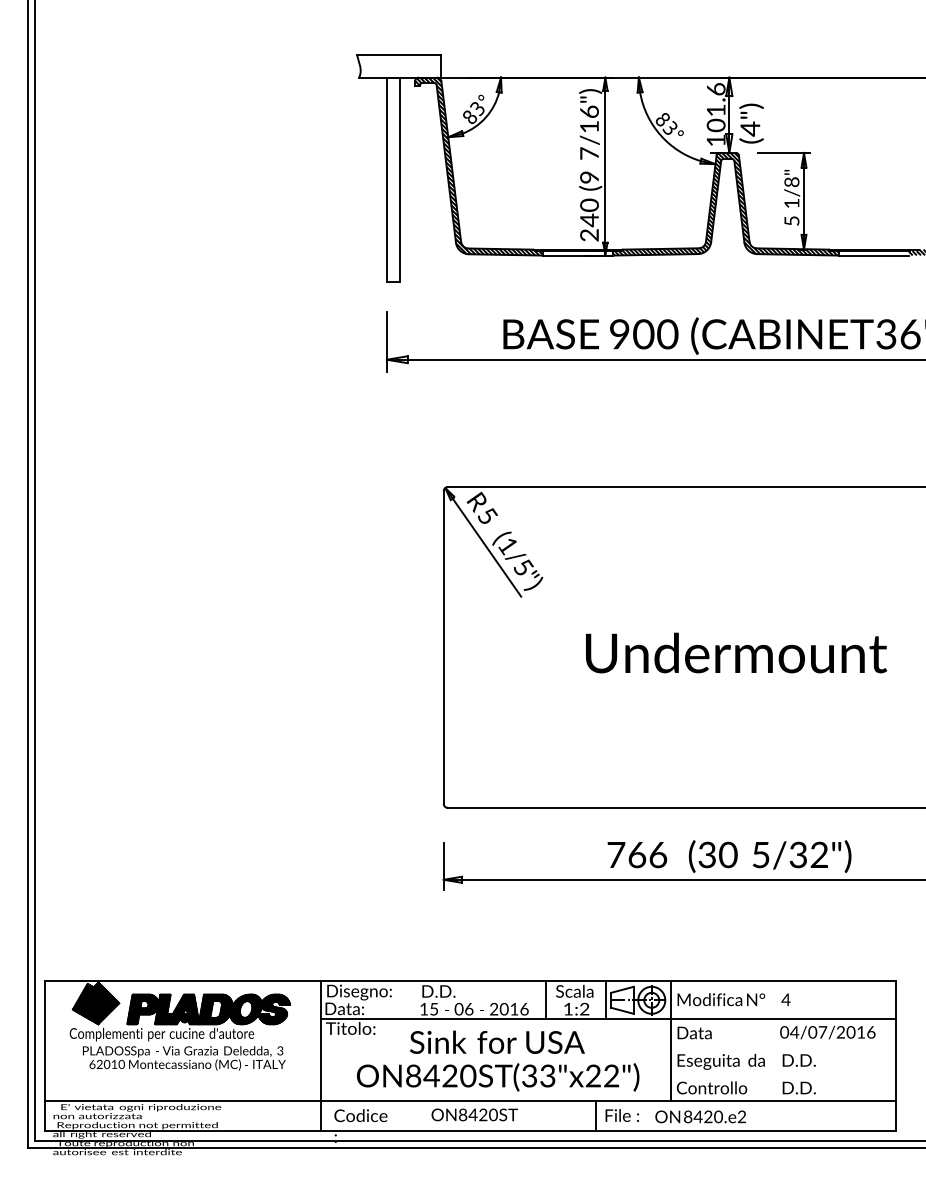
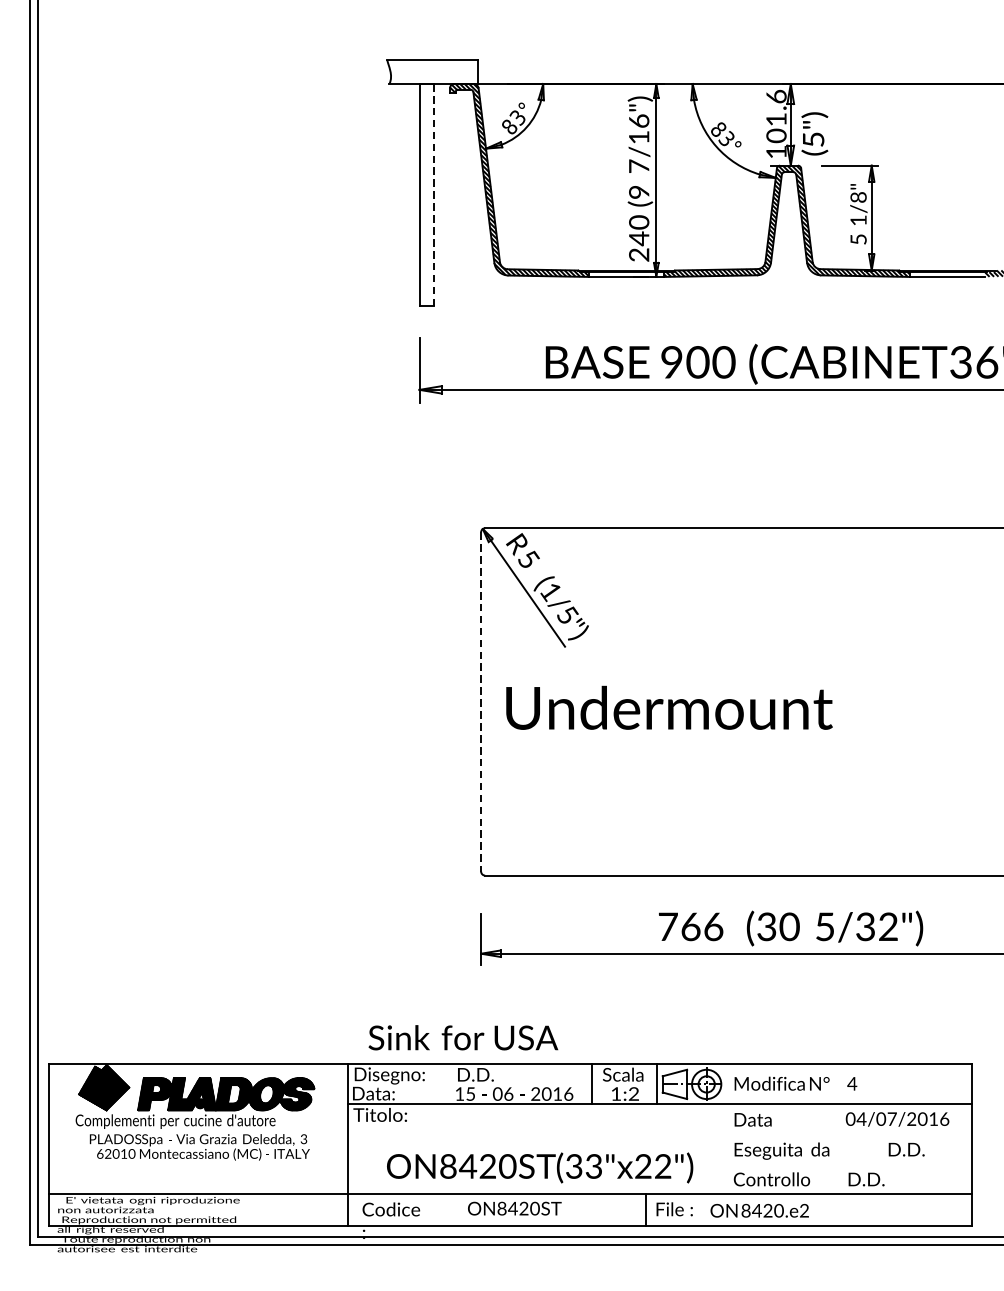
text: (750, 128) -> (813, 139), (4") -> (5")
line: (400, 180) -> (434, 195), solid -> dashed
line: (443, 648) -> (480, 702), solid -> dashed
text: (736, 652) -> (669, 707), moved
text: (497, 1041) -> (463, 1036), moved
line: (670, 1041) -> (726, 1129), removed
text: (798, 1060) -> (905, 1149), moved

